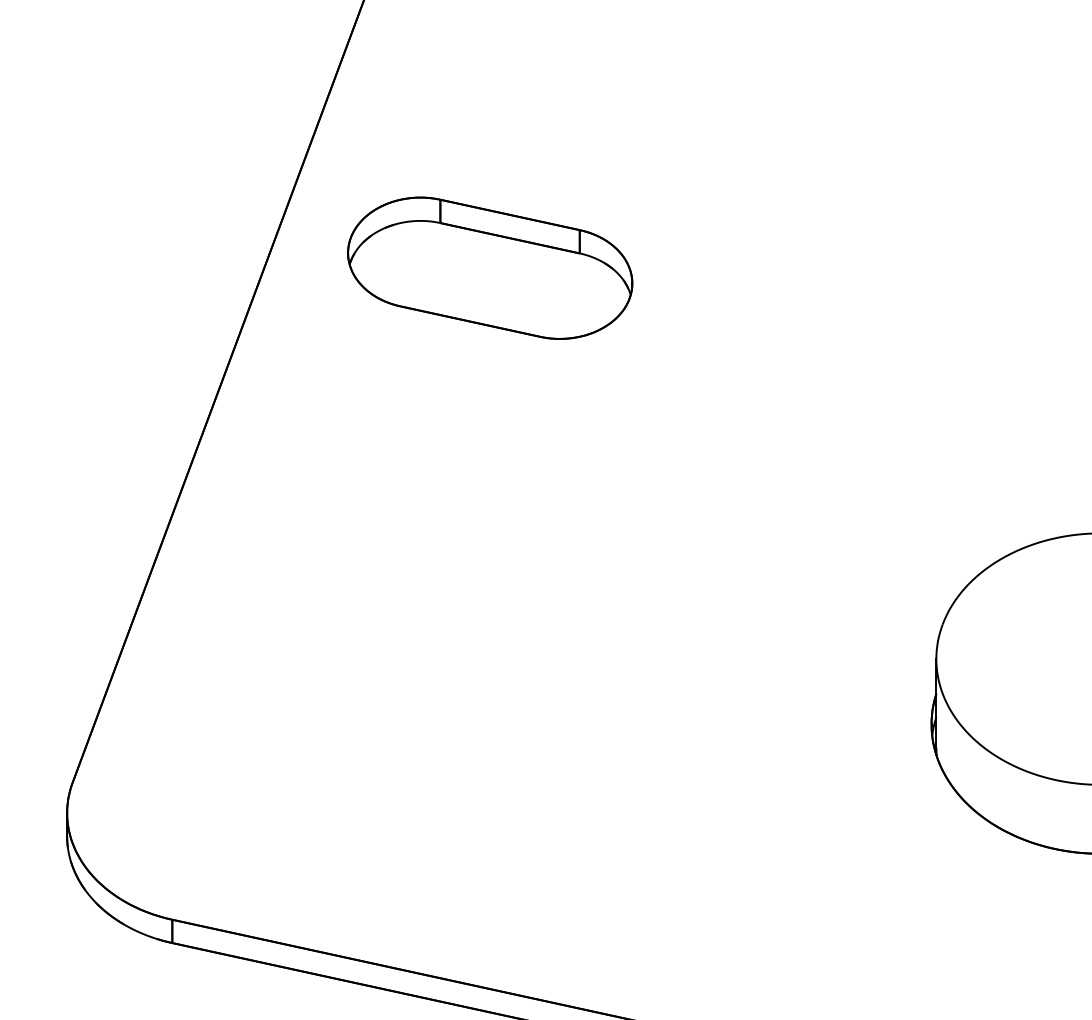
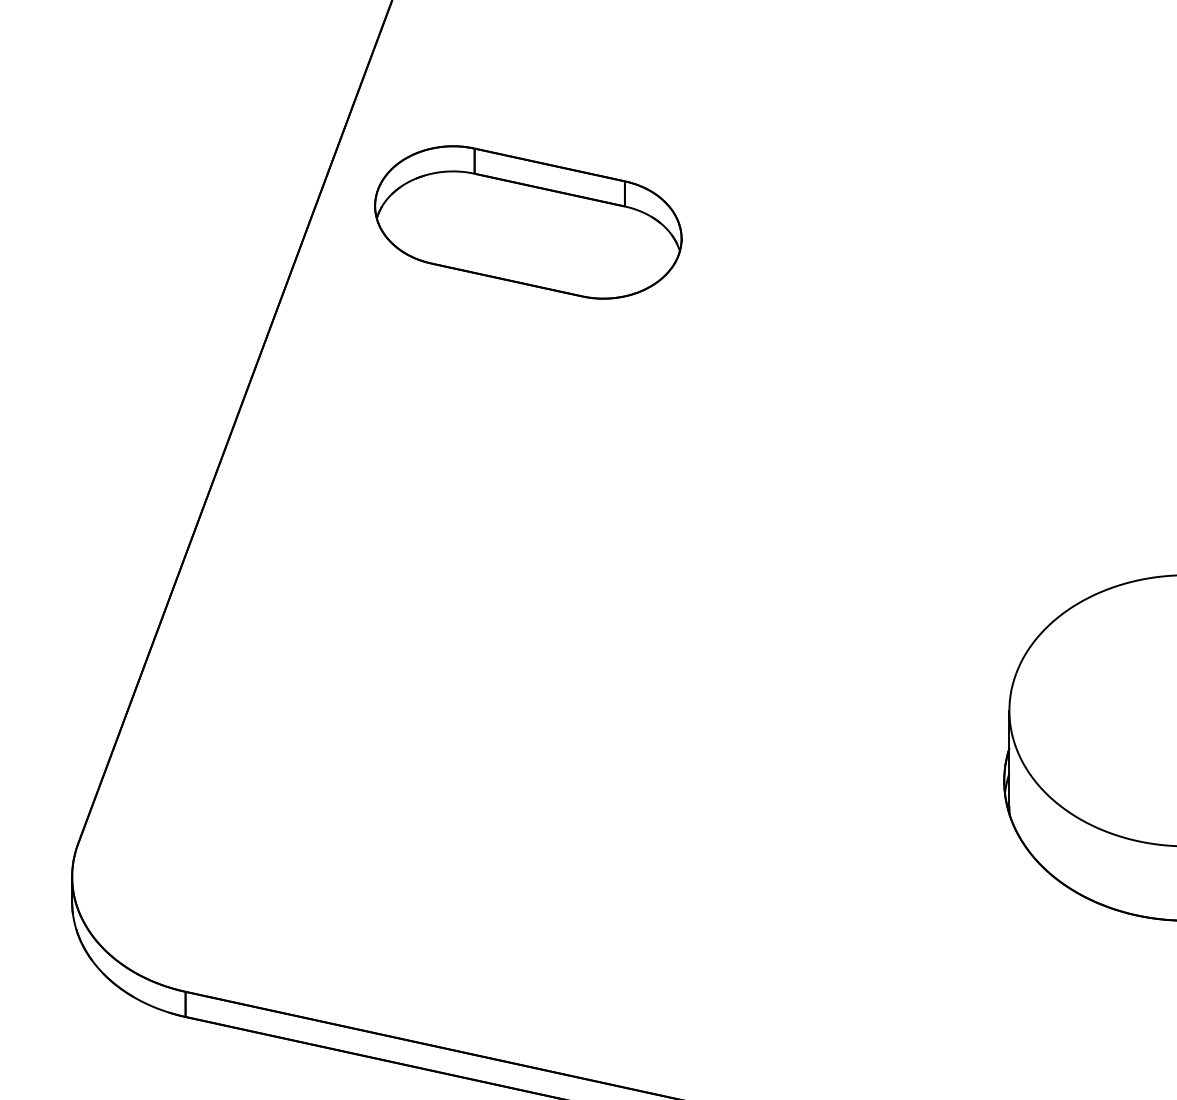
part: (490, 267) -> (528, 221), moved

